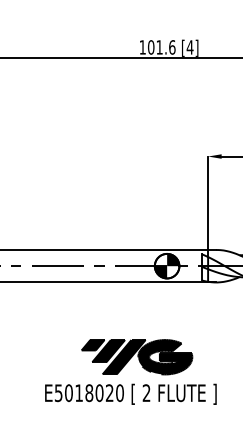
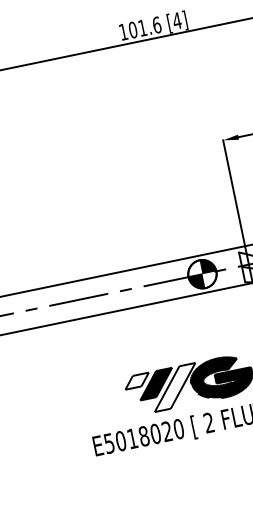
fill: (92, 345) -> (136, 381), removed
fill: (123, 357) -> (174, 387), removed

